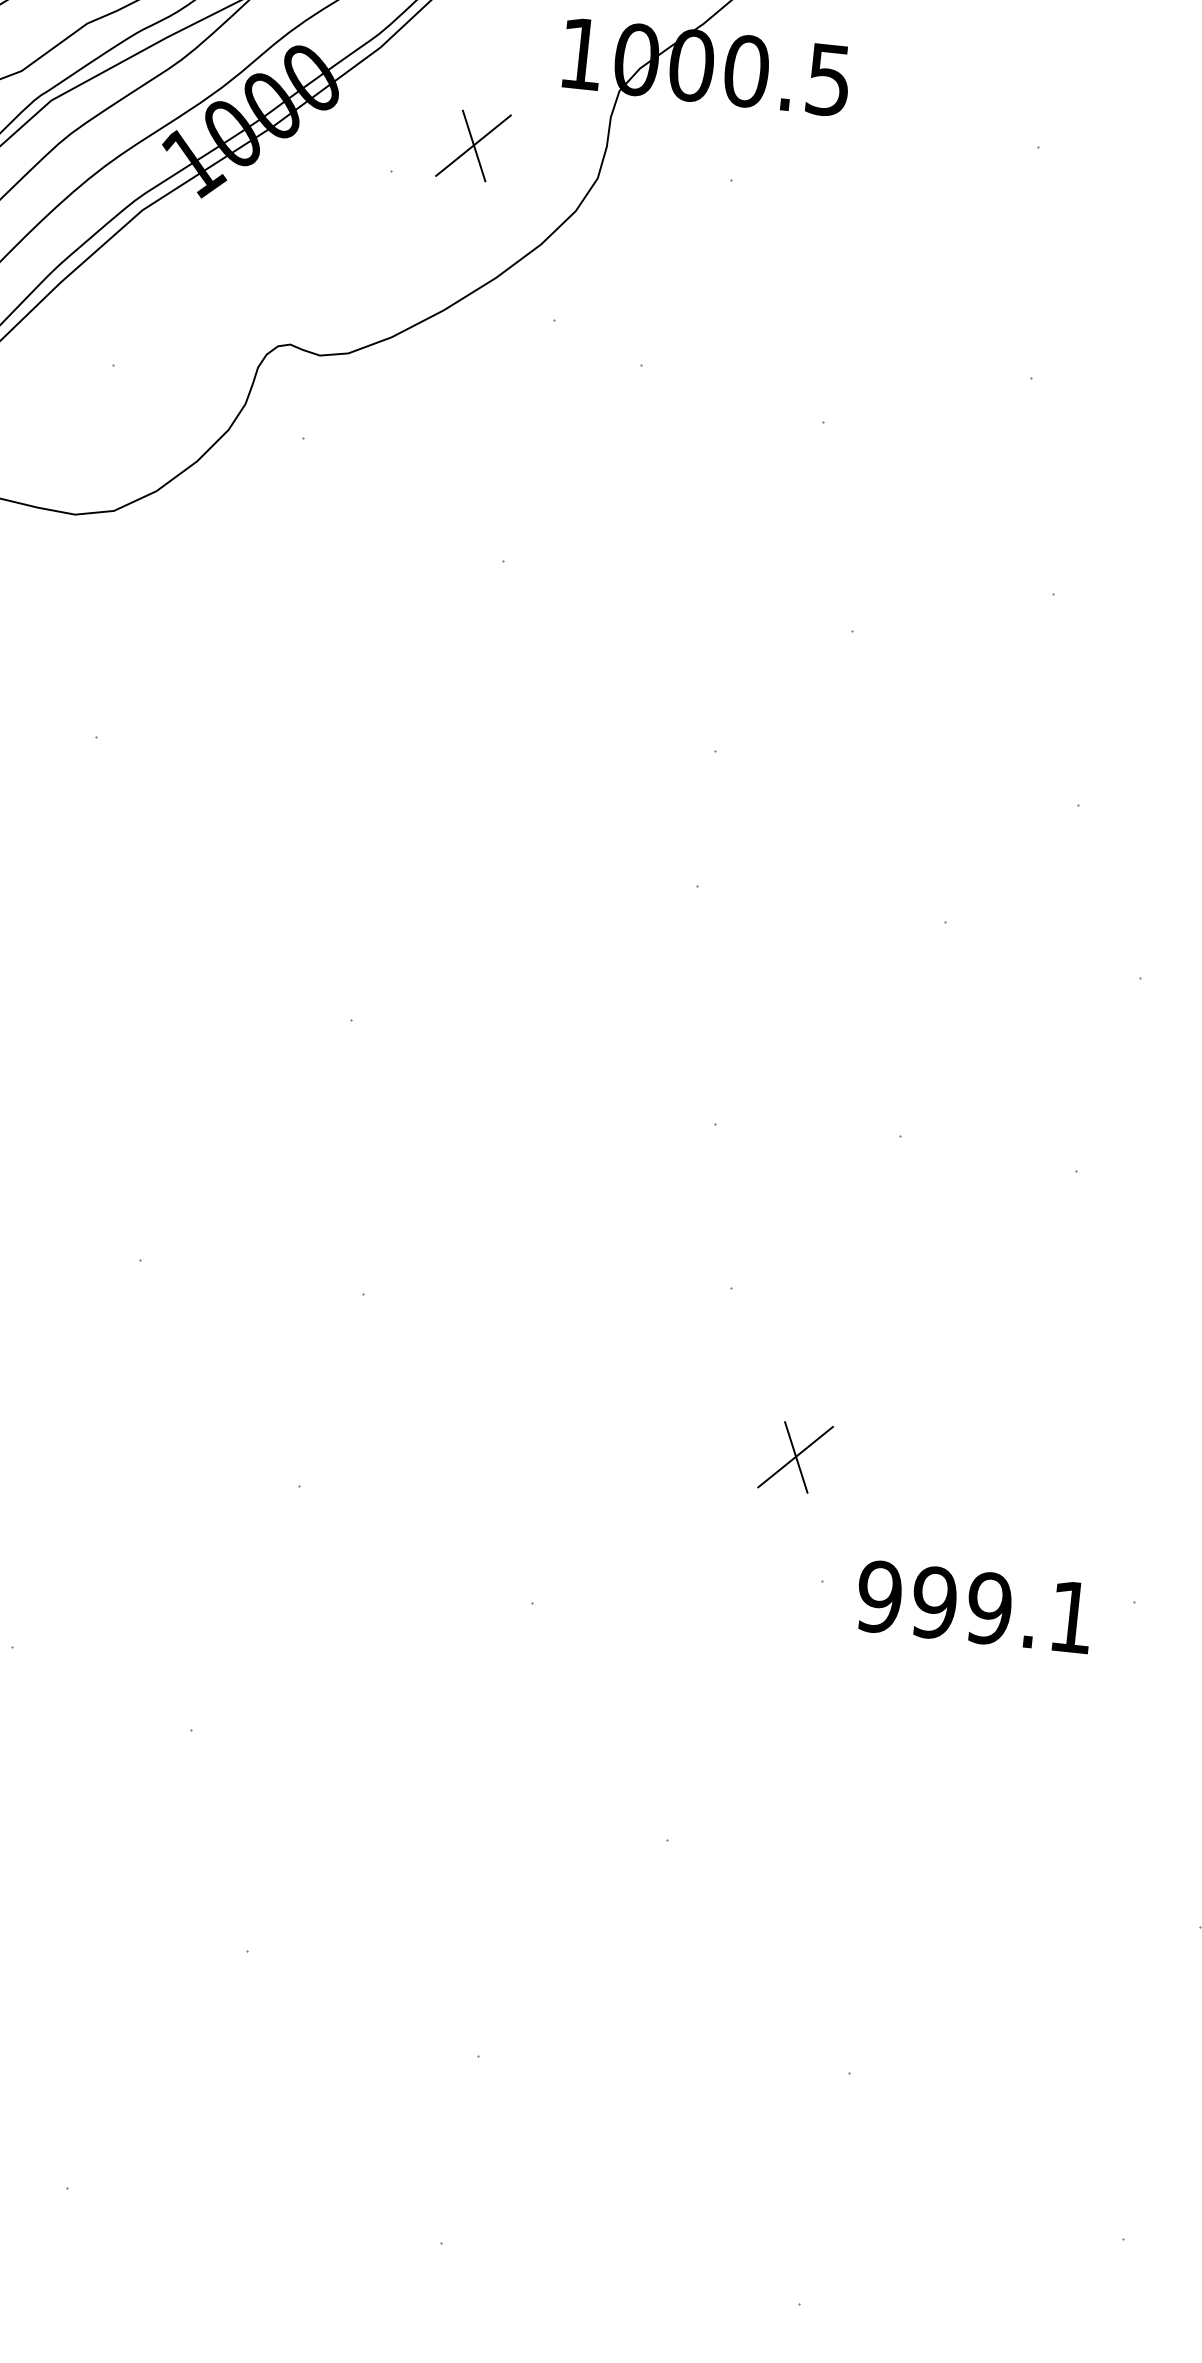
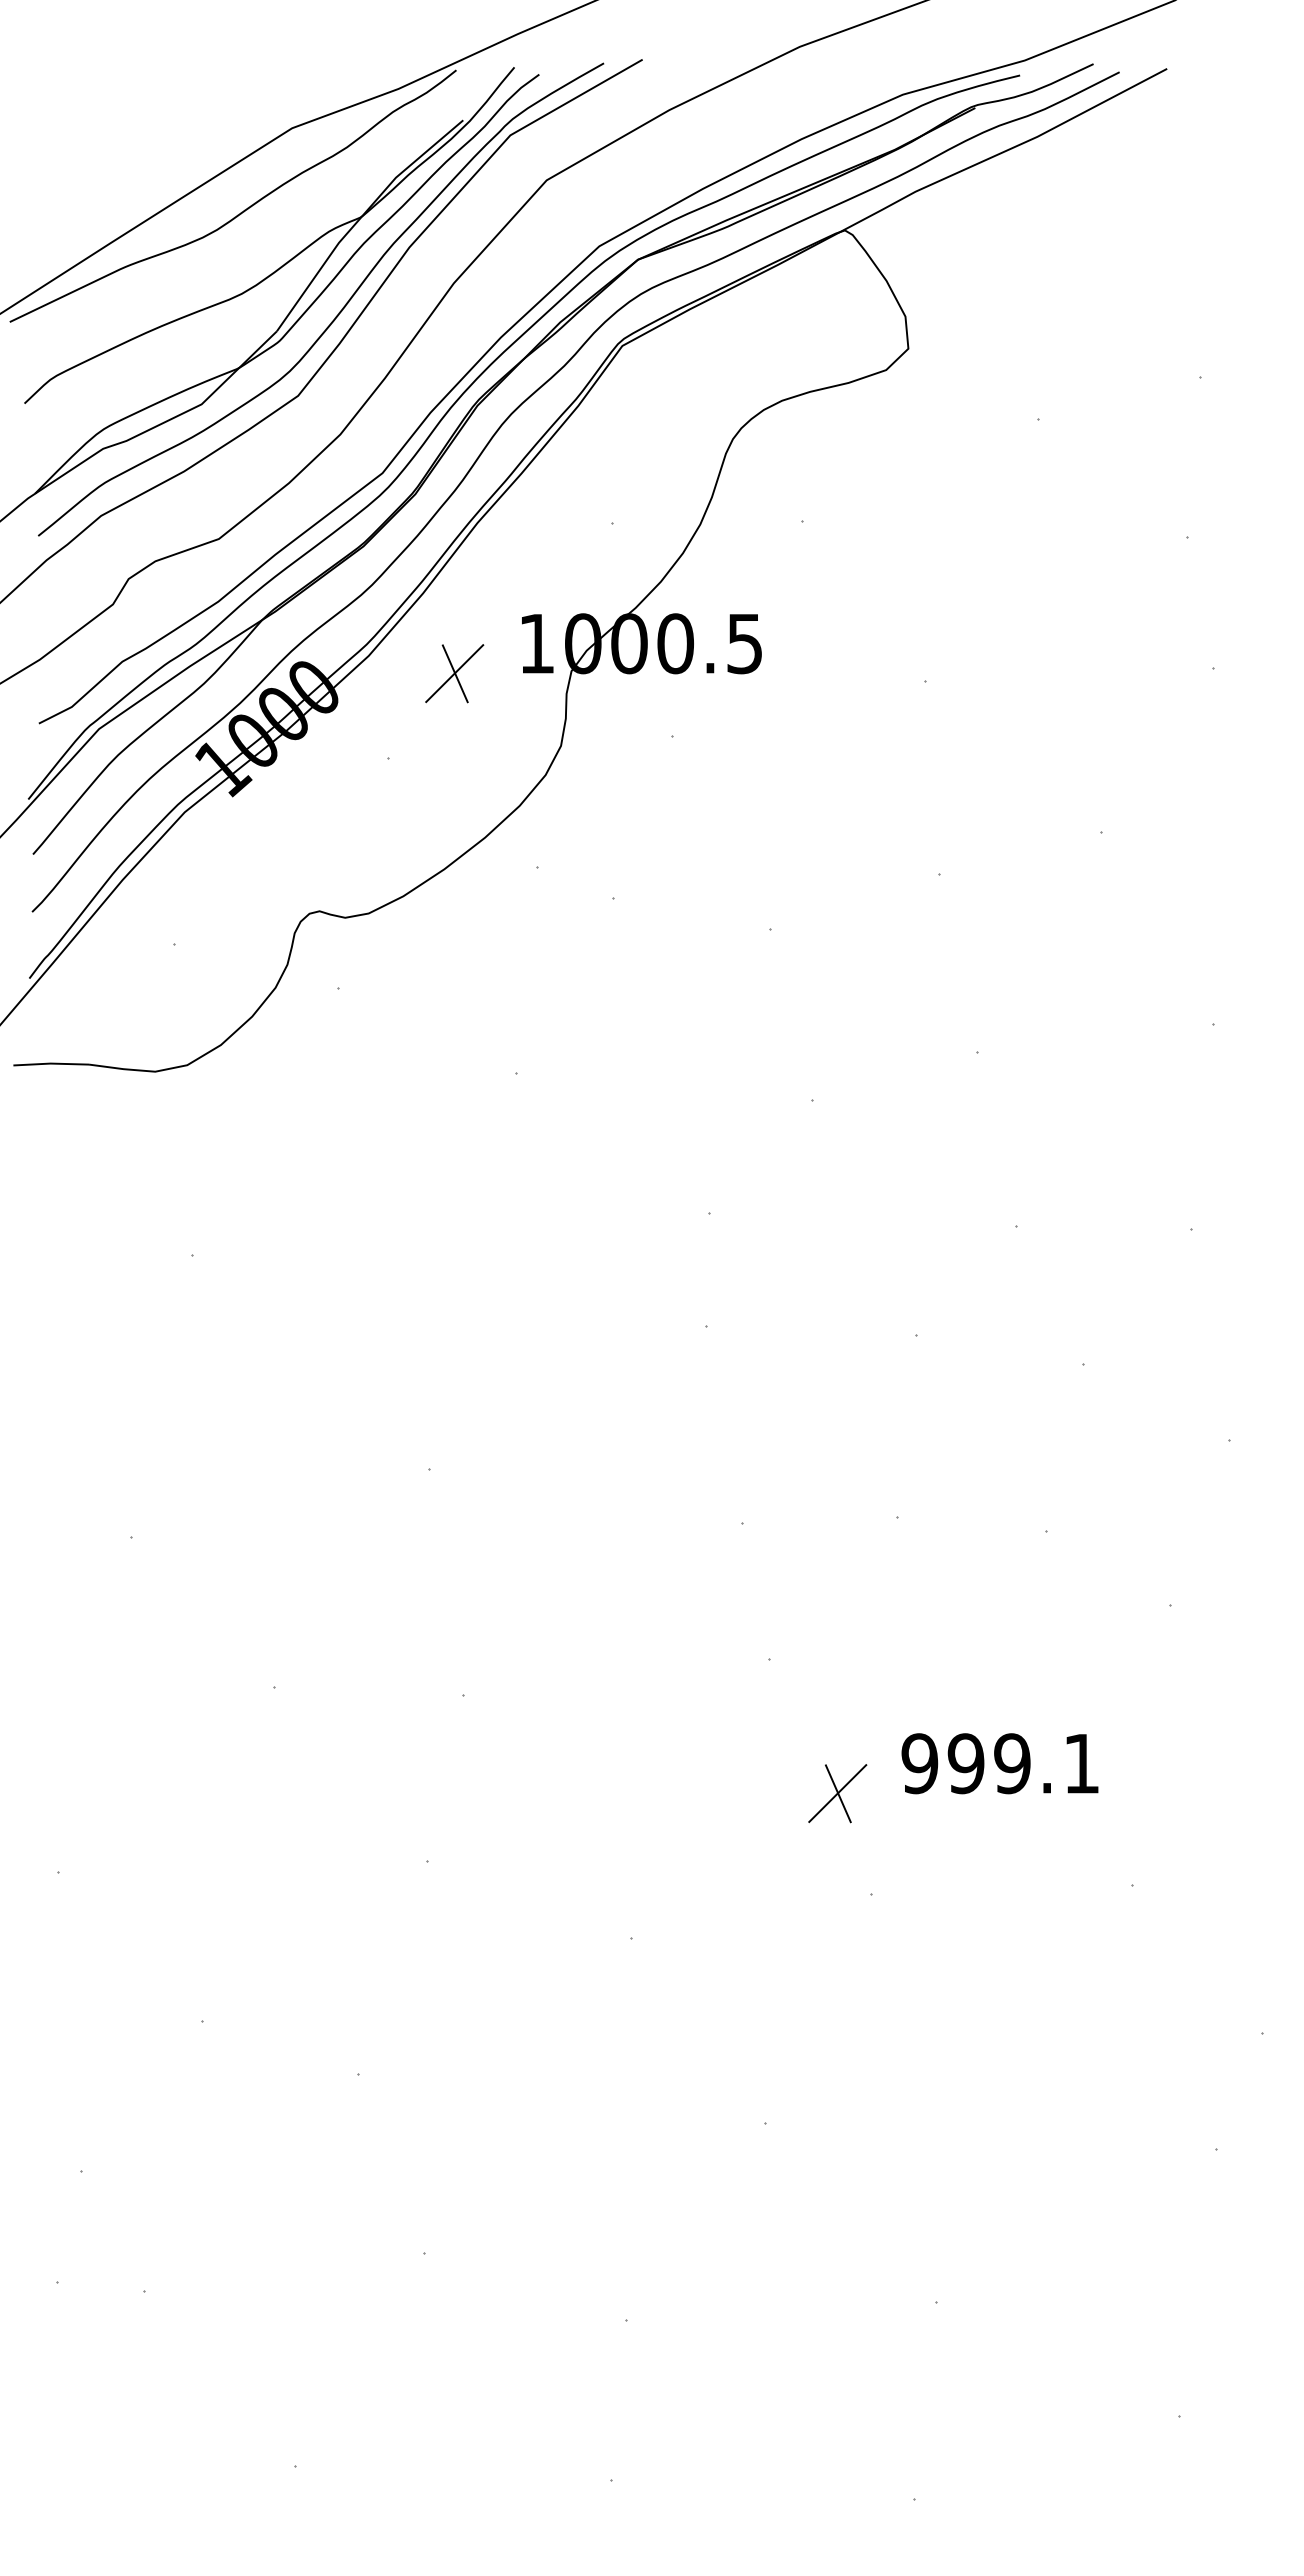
part: (473, 145) -> (454, 673), moved
text: (974, 1606) -> (999, 1763), moved

